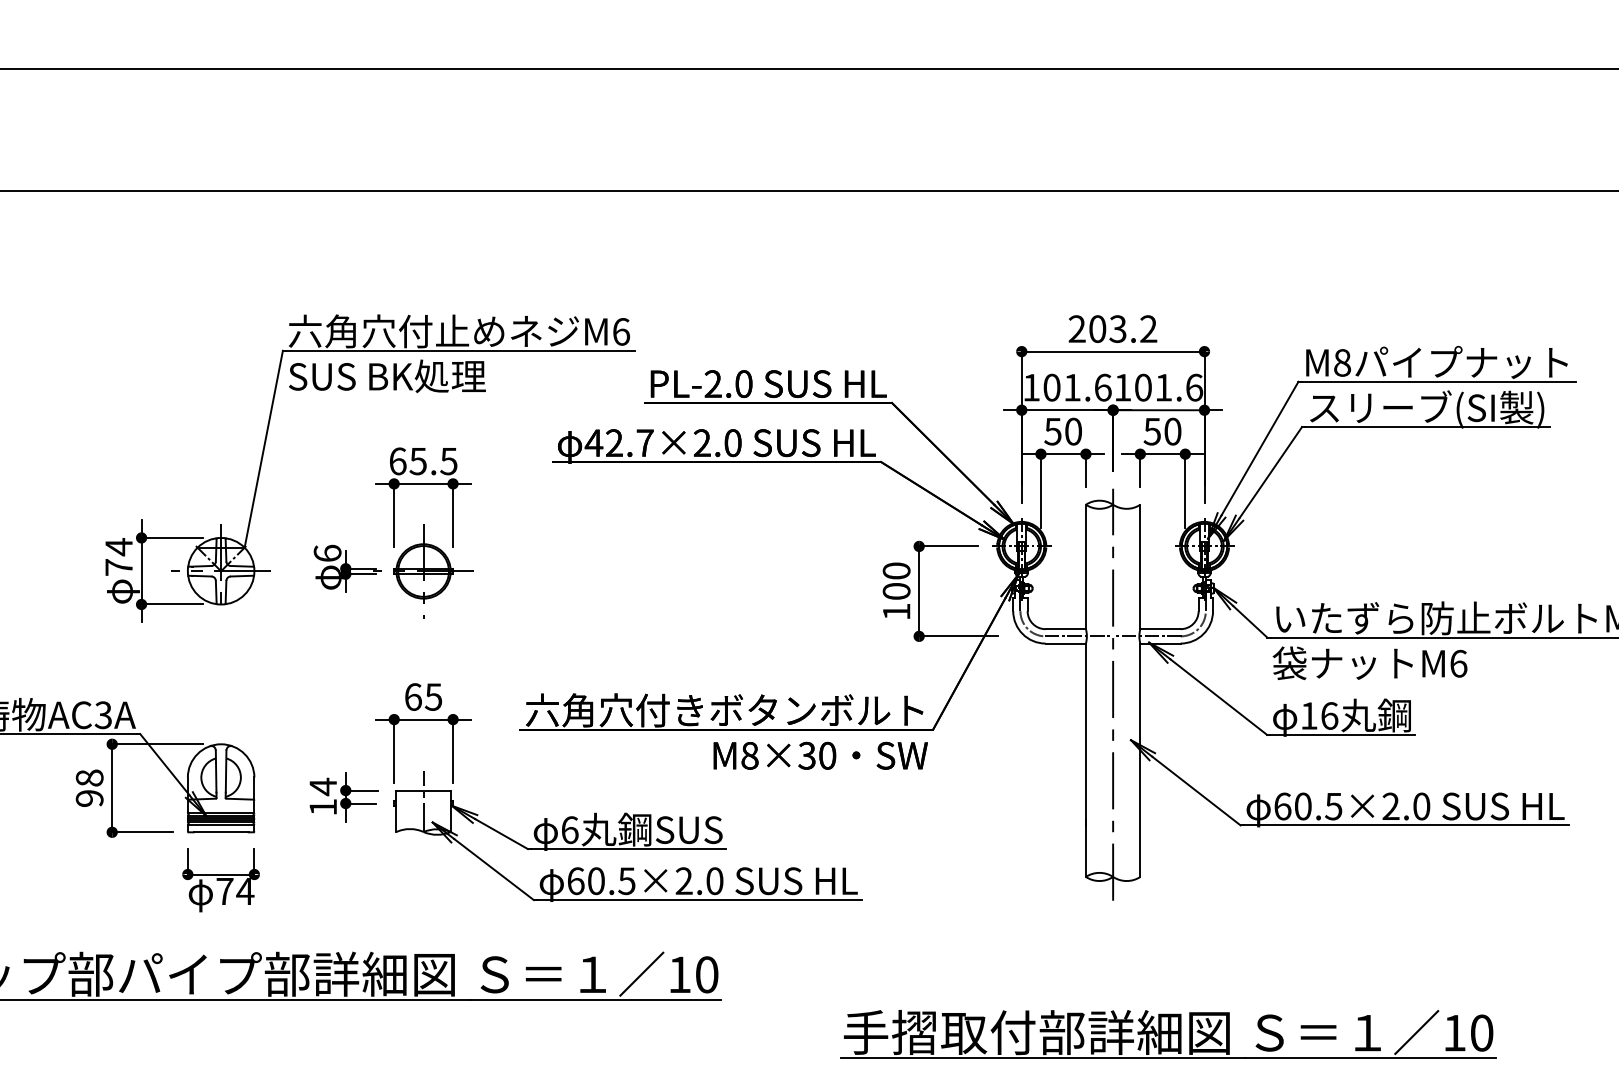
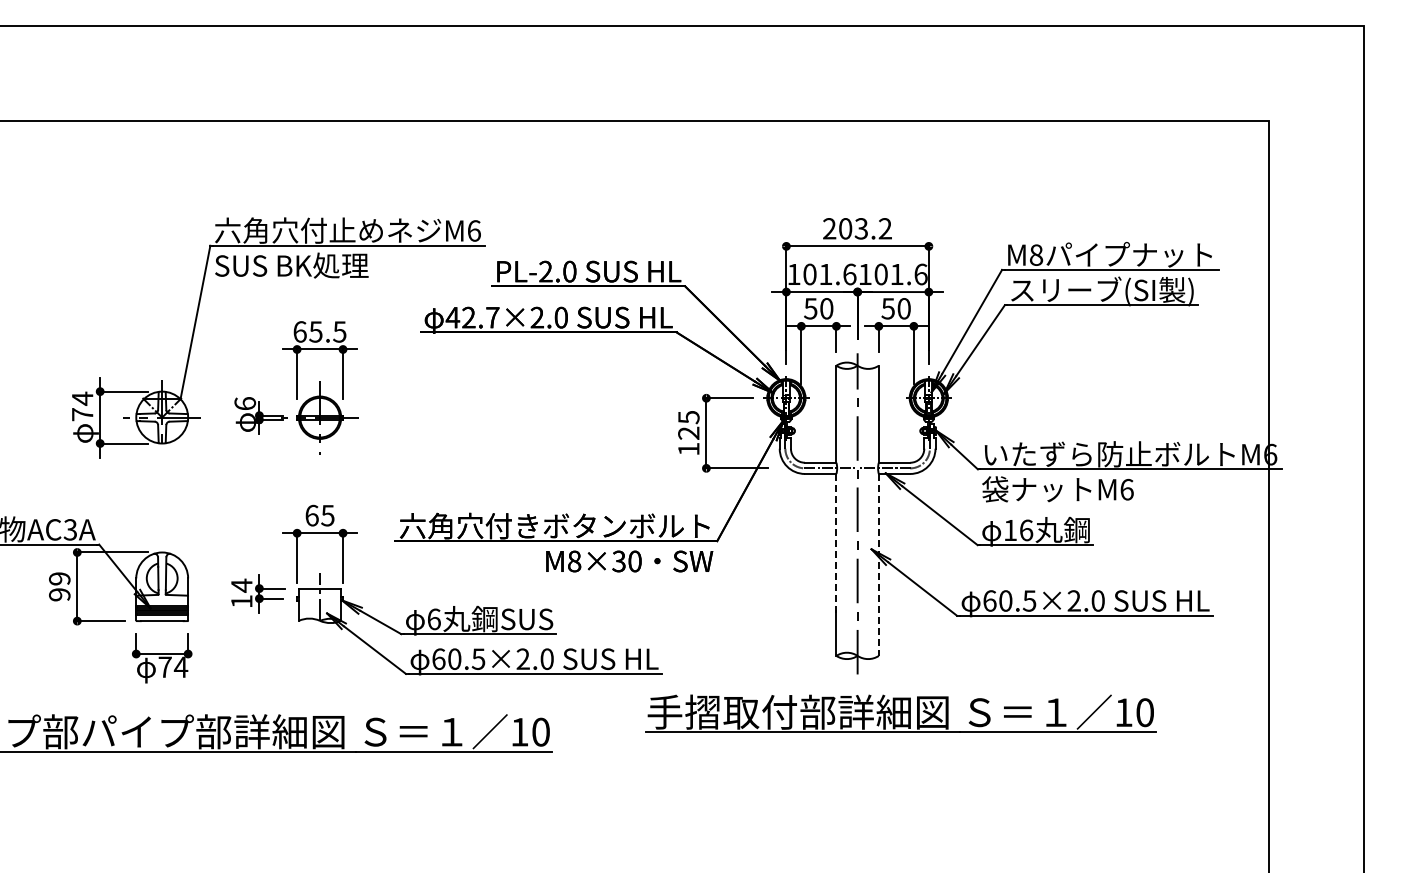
text: (896, 580) -> (688, 424), 100 -> 125
line: (1086, 735) -> (836, 545), solid -> dashed
line: (1139, 759) -> (878, 564), solid -> dashed
text: (89, 777) -> (59, 578), 98 -> 99
part: (1168, 1034) -> (900, 713), moved

